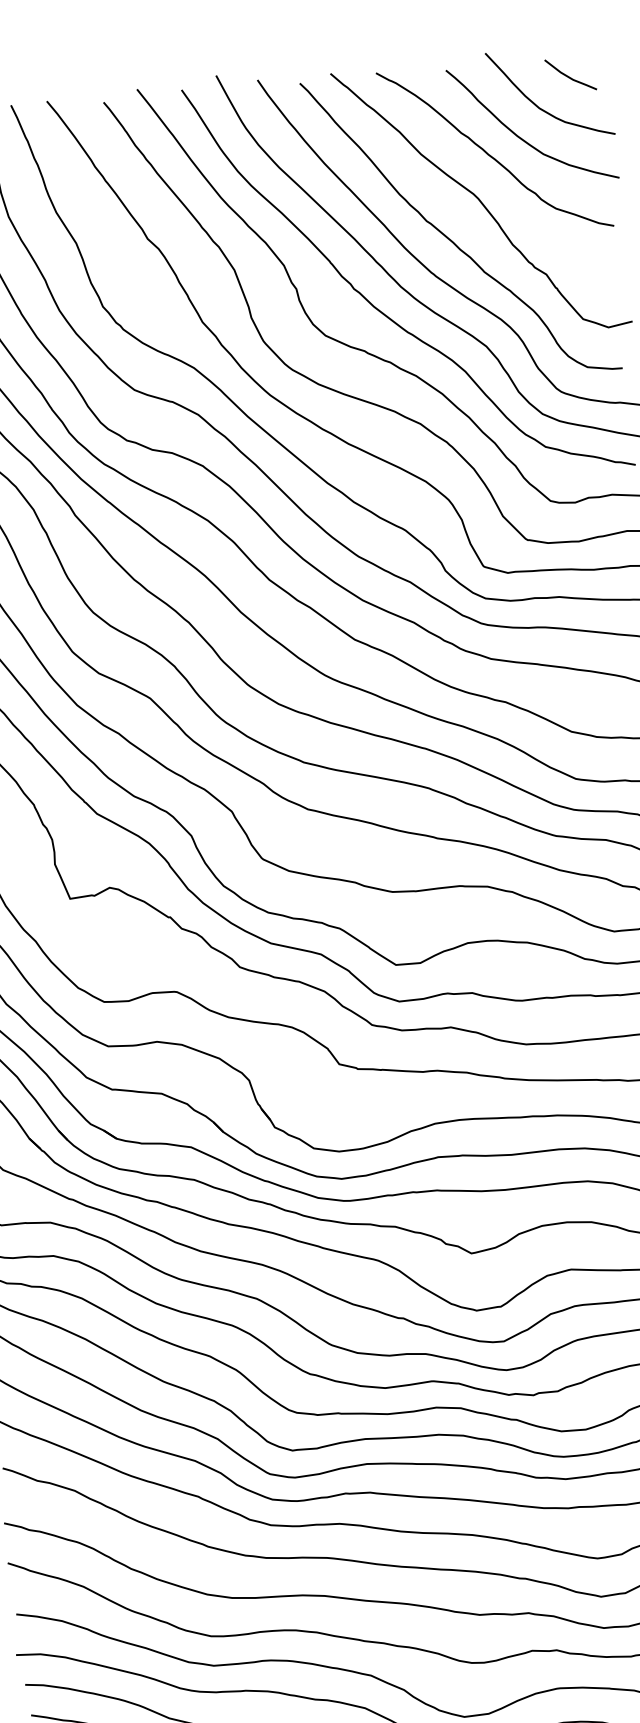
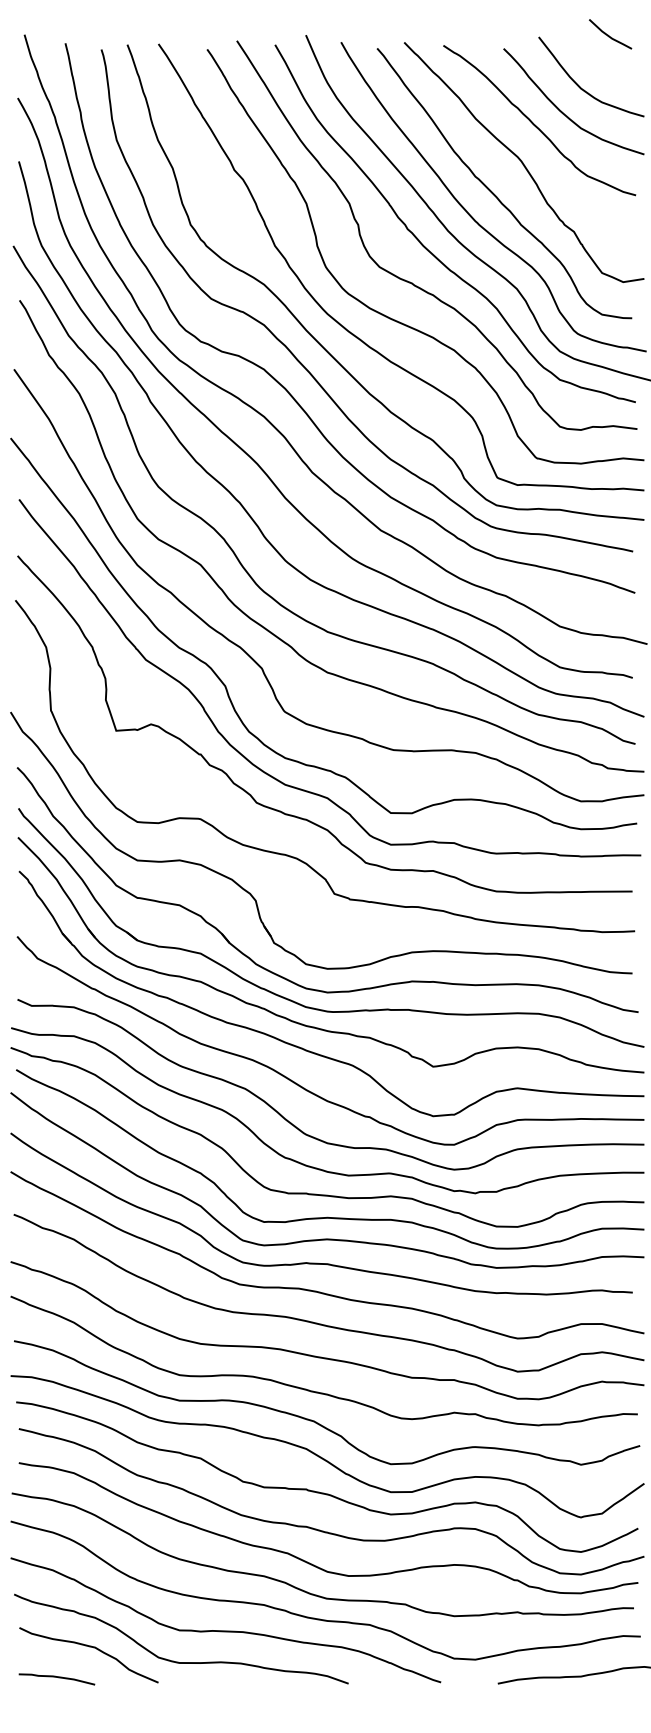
line: (569, 76) -> (609, 35), moved

